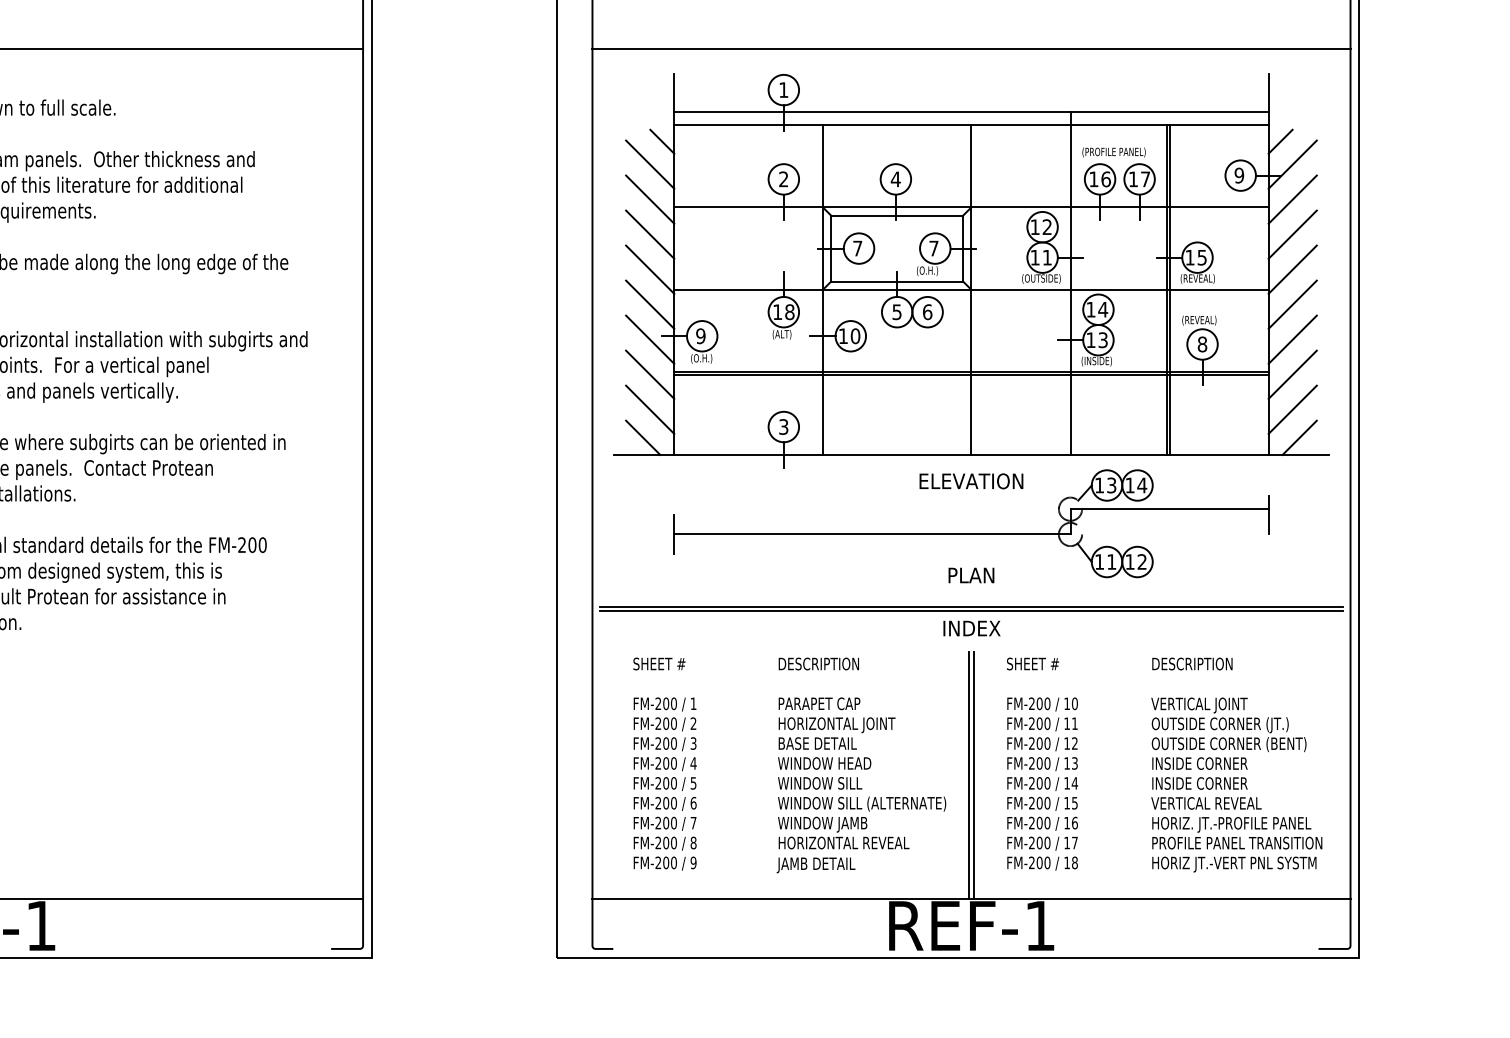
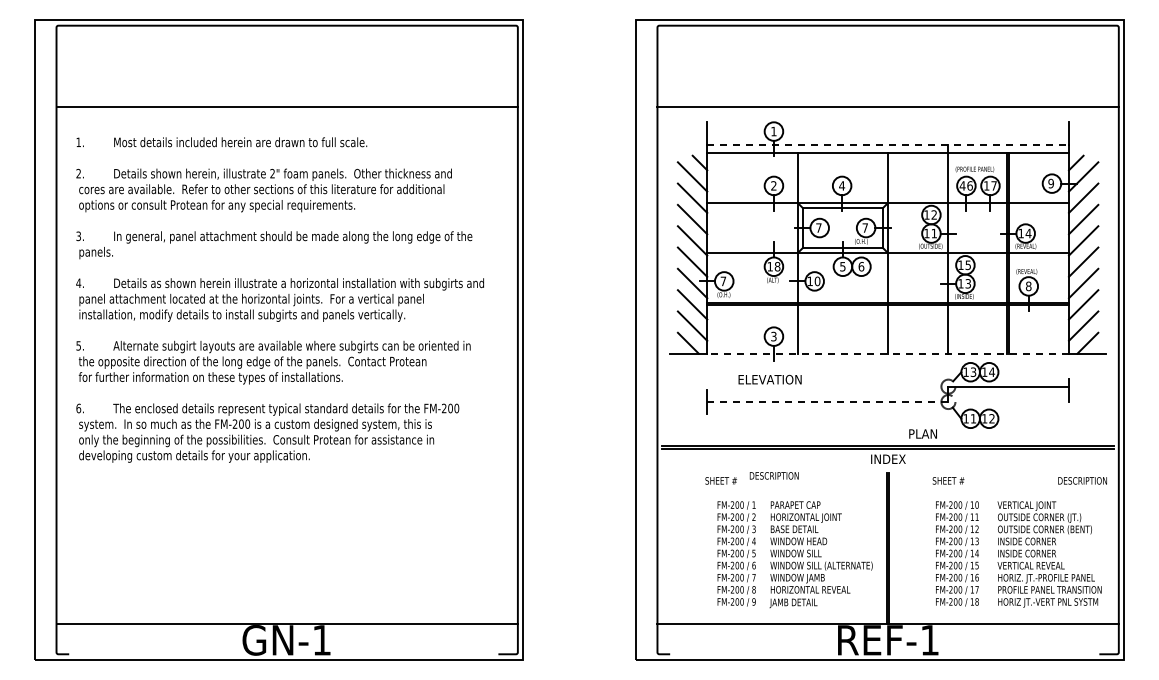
line: (972, 112) -> (888, 145), solid -> dashed
text: (1093, 178) -> (962, 185), 16 -> 46
text: (1202, 257) -> (1028, 233), 15 -> 14
text: (1103, 310) -> (968, 265), 14 -> 15
text: (700, 336) -> (723, 281), 9 -> 7
line: (972, 454) -> (888, 353), solid -> dashed
text: (970, 481) -> (769, 379), moved
line: (871, 535) -> (827, 402), solid -> dashed
text: (970, 574) -> (922, 433), moved
text: (658, 663) -> (720, 480), moved
text: (817, 663) -> (773, 475), moved
text: (1032, 663) -> (948, 480), moved
text: (1192, 663) -> (1082, 480), moved
text: (664, 783) -> (736, 553), moved
text: (1042, 783) -> (957, 553), moved

